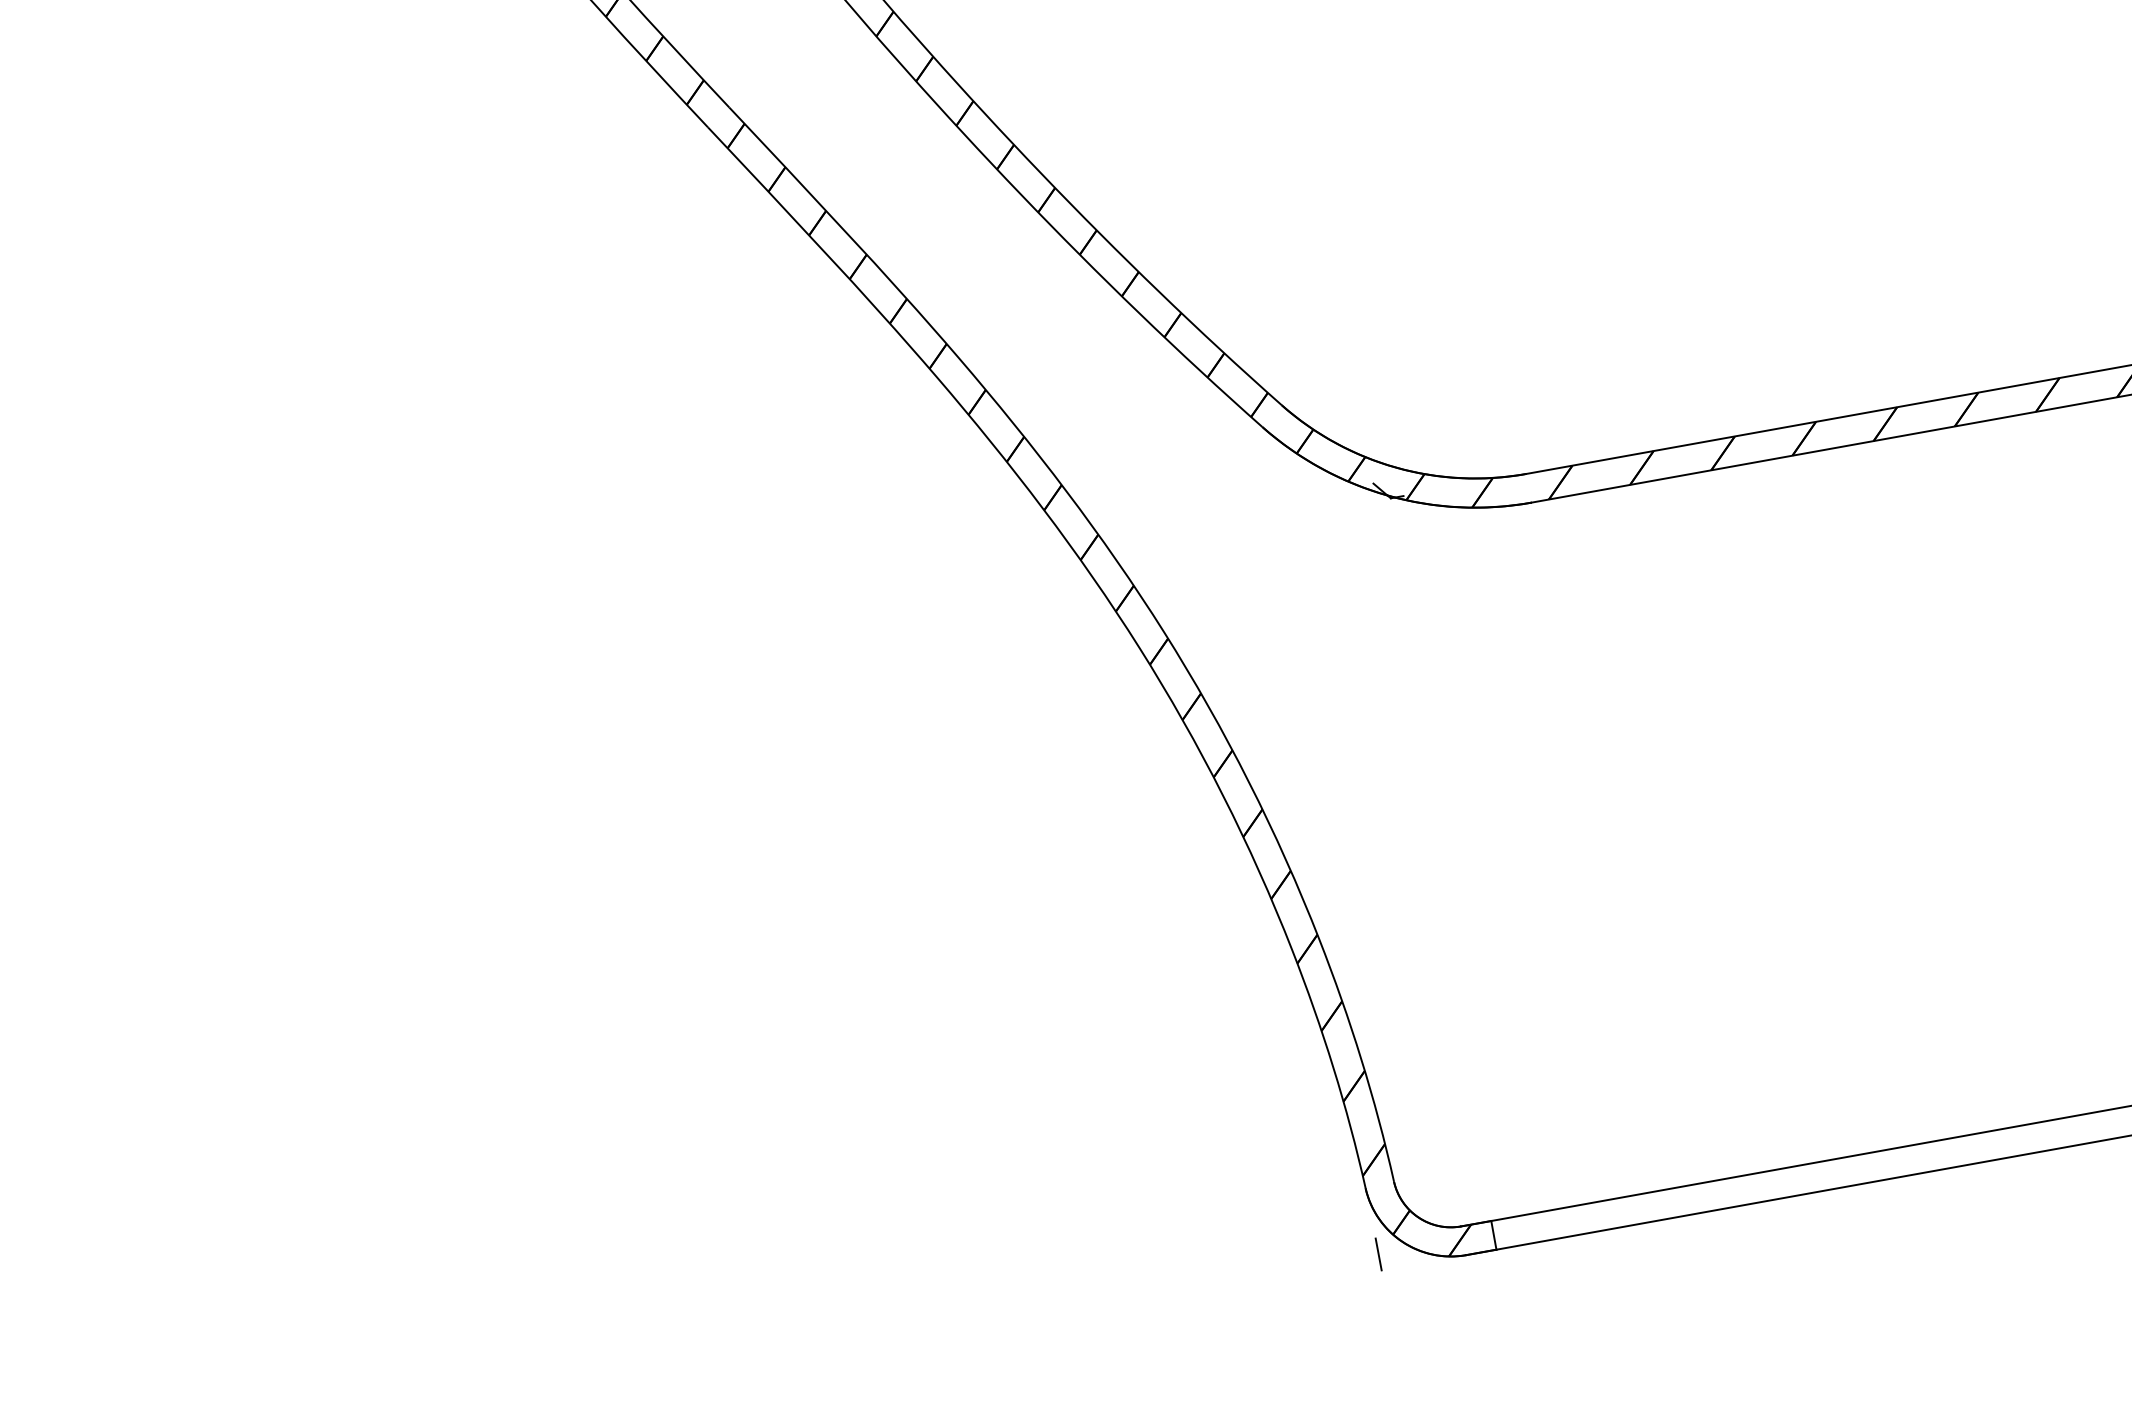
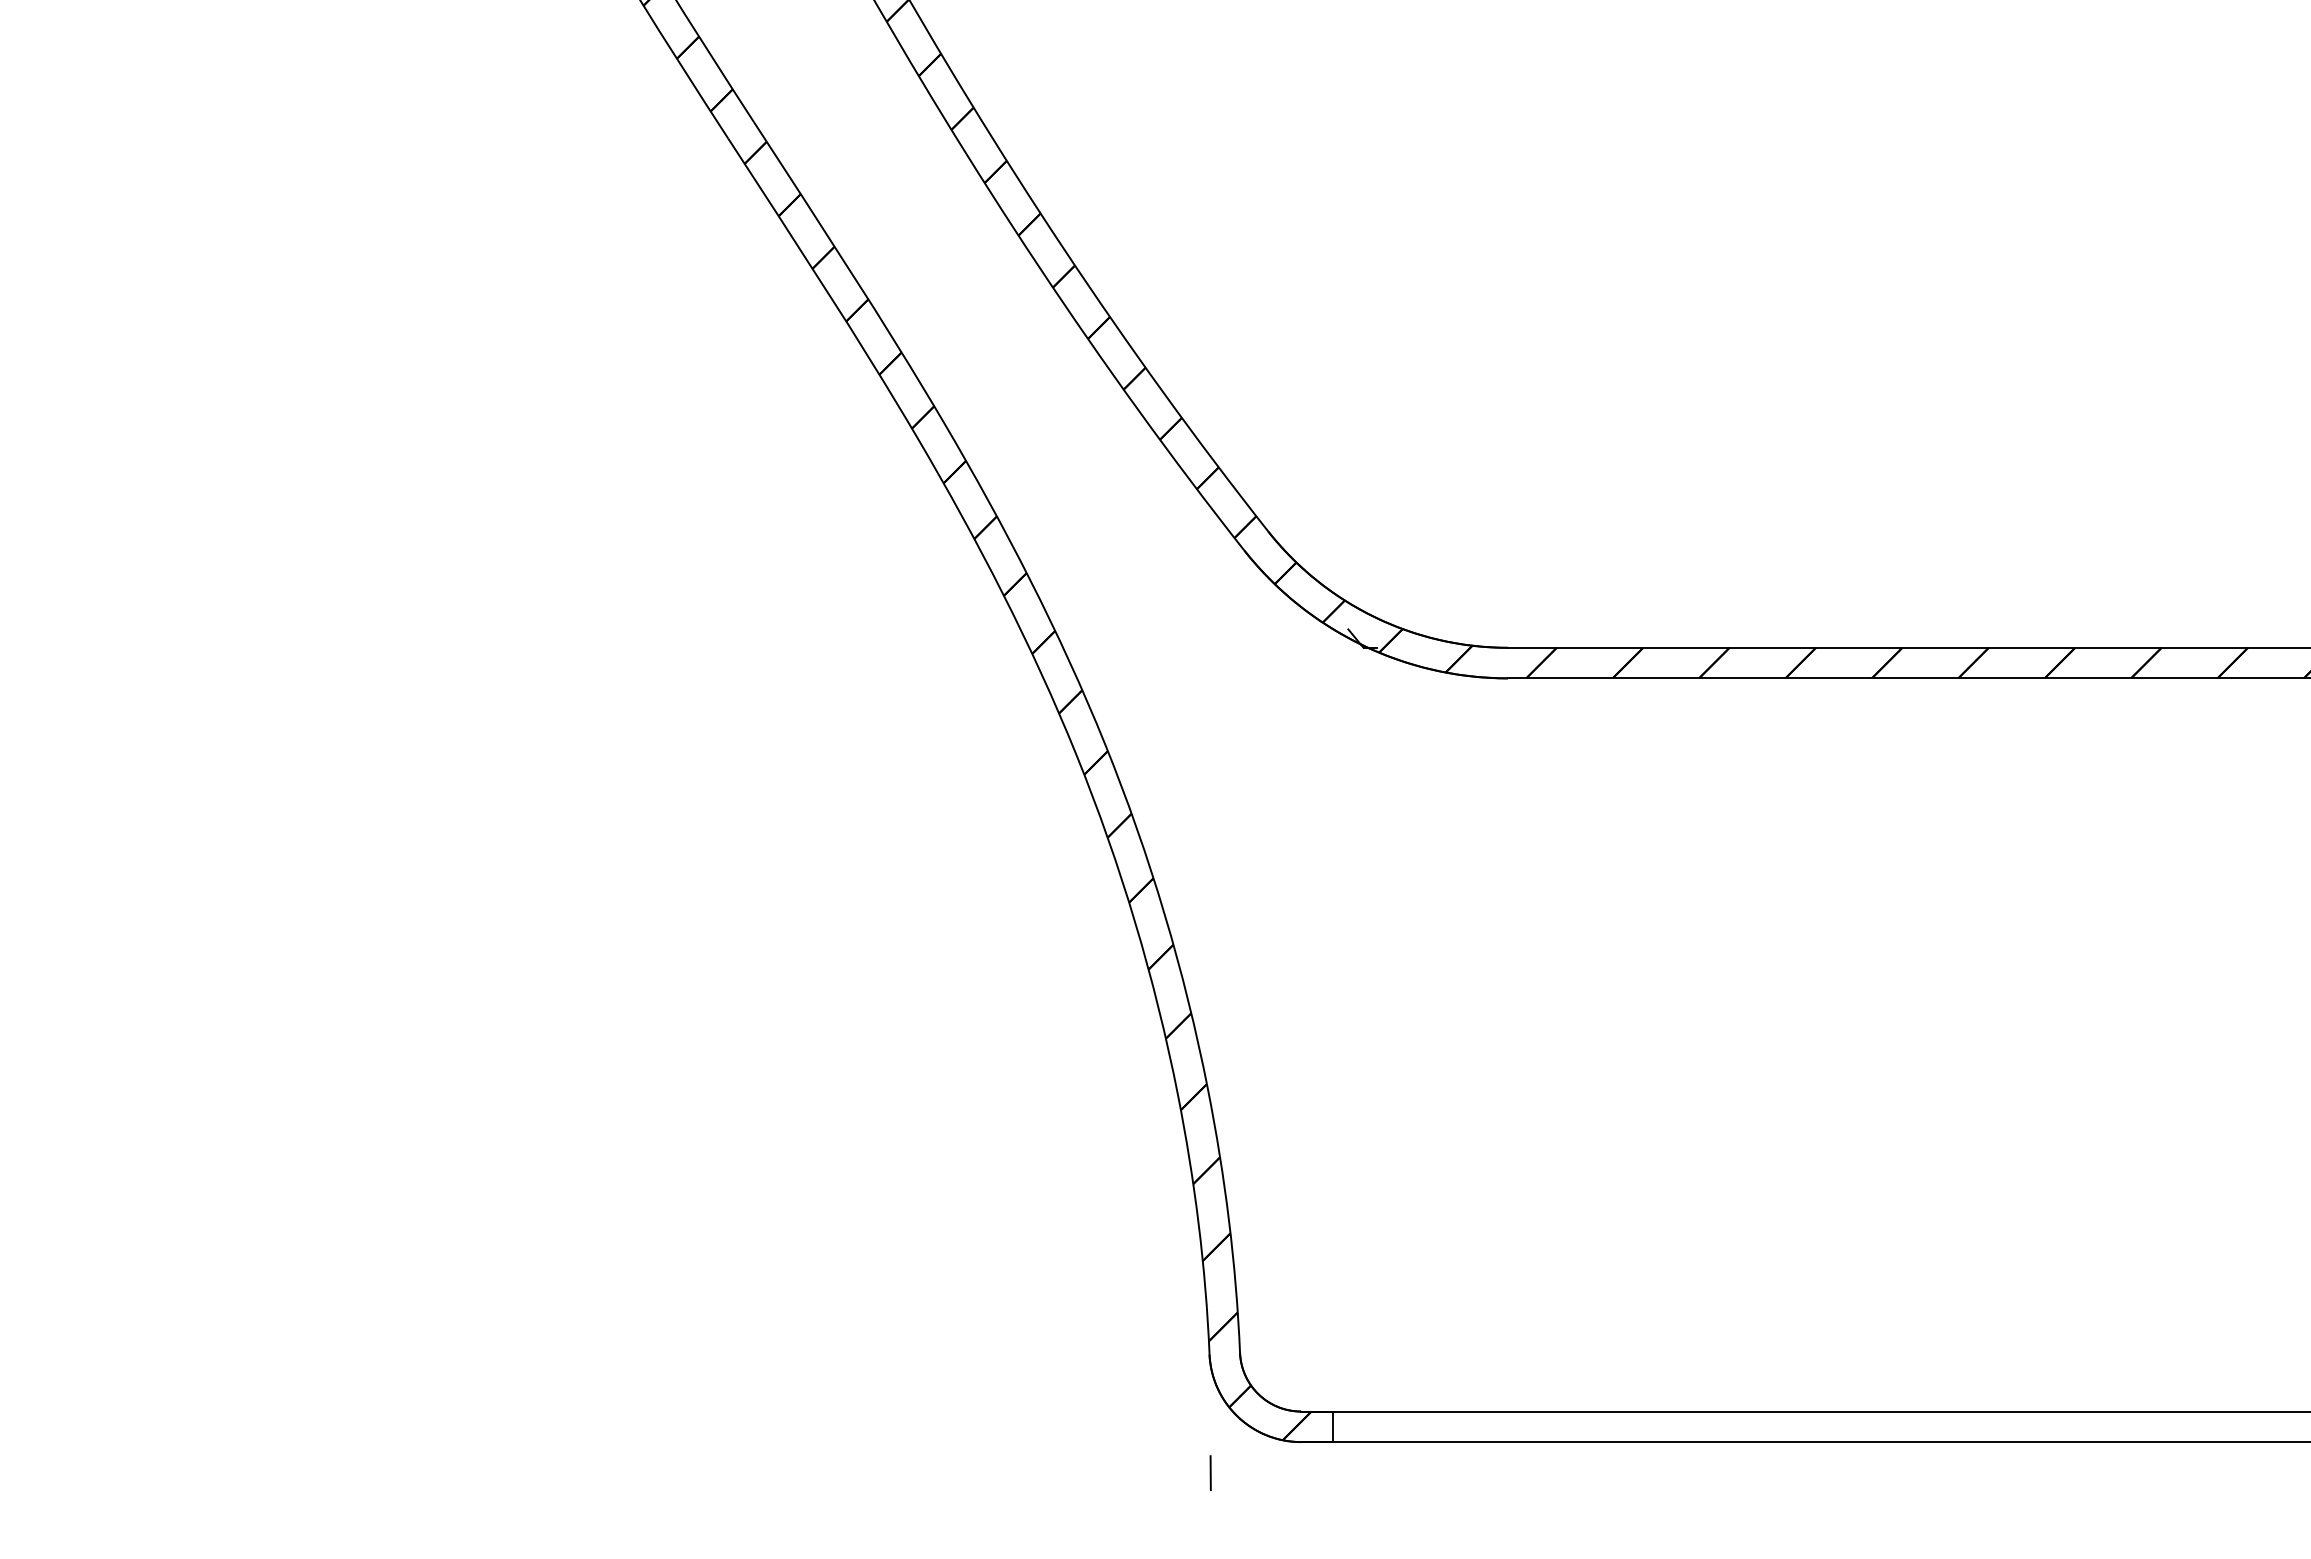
line: (1378, 1253) -> (1210, 1472), moved

